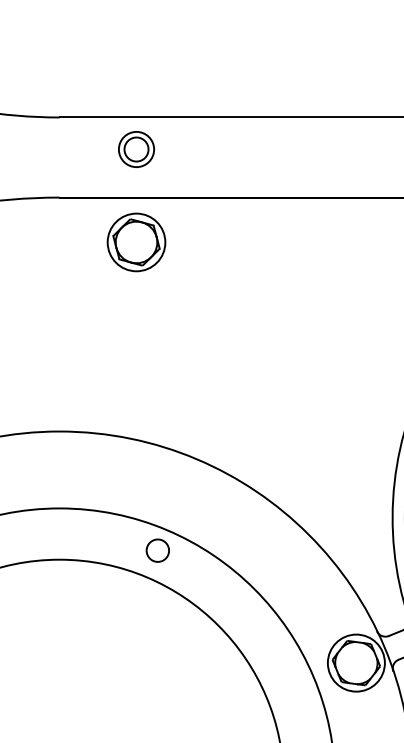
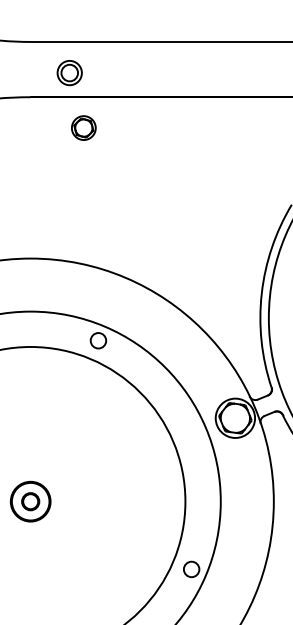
part: (136, 150) -> (69, 73), moved
part: (136, 241) -> (83, 127), size x0.6

